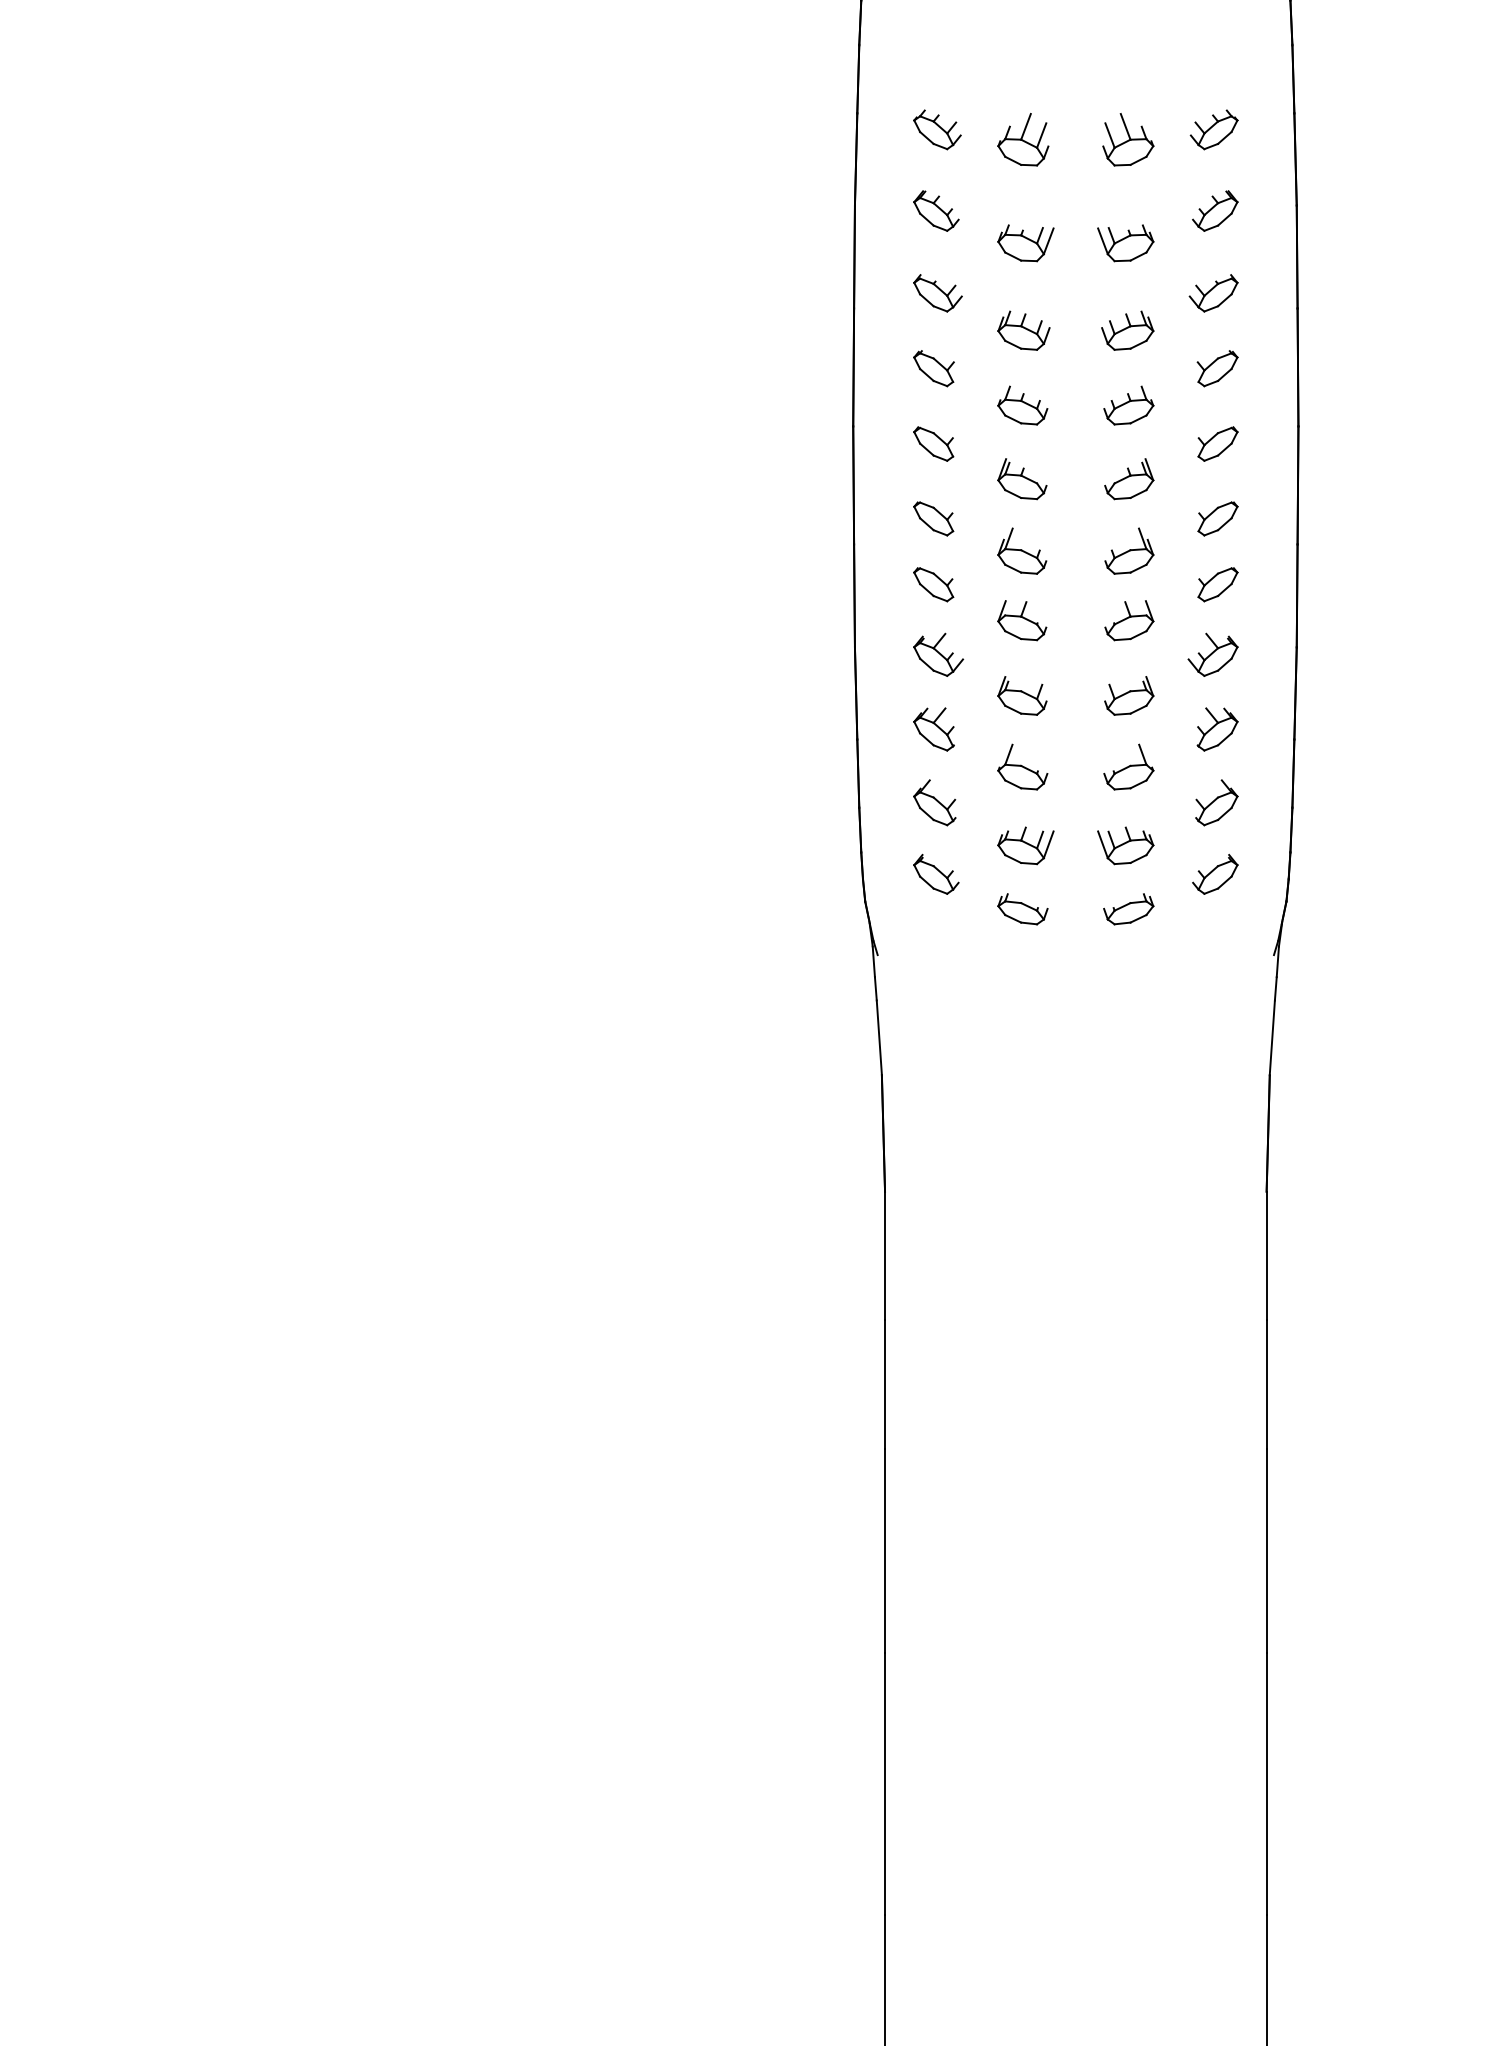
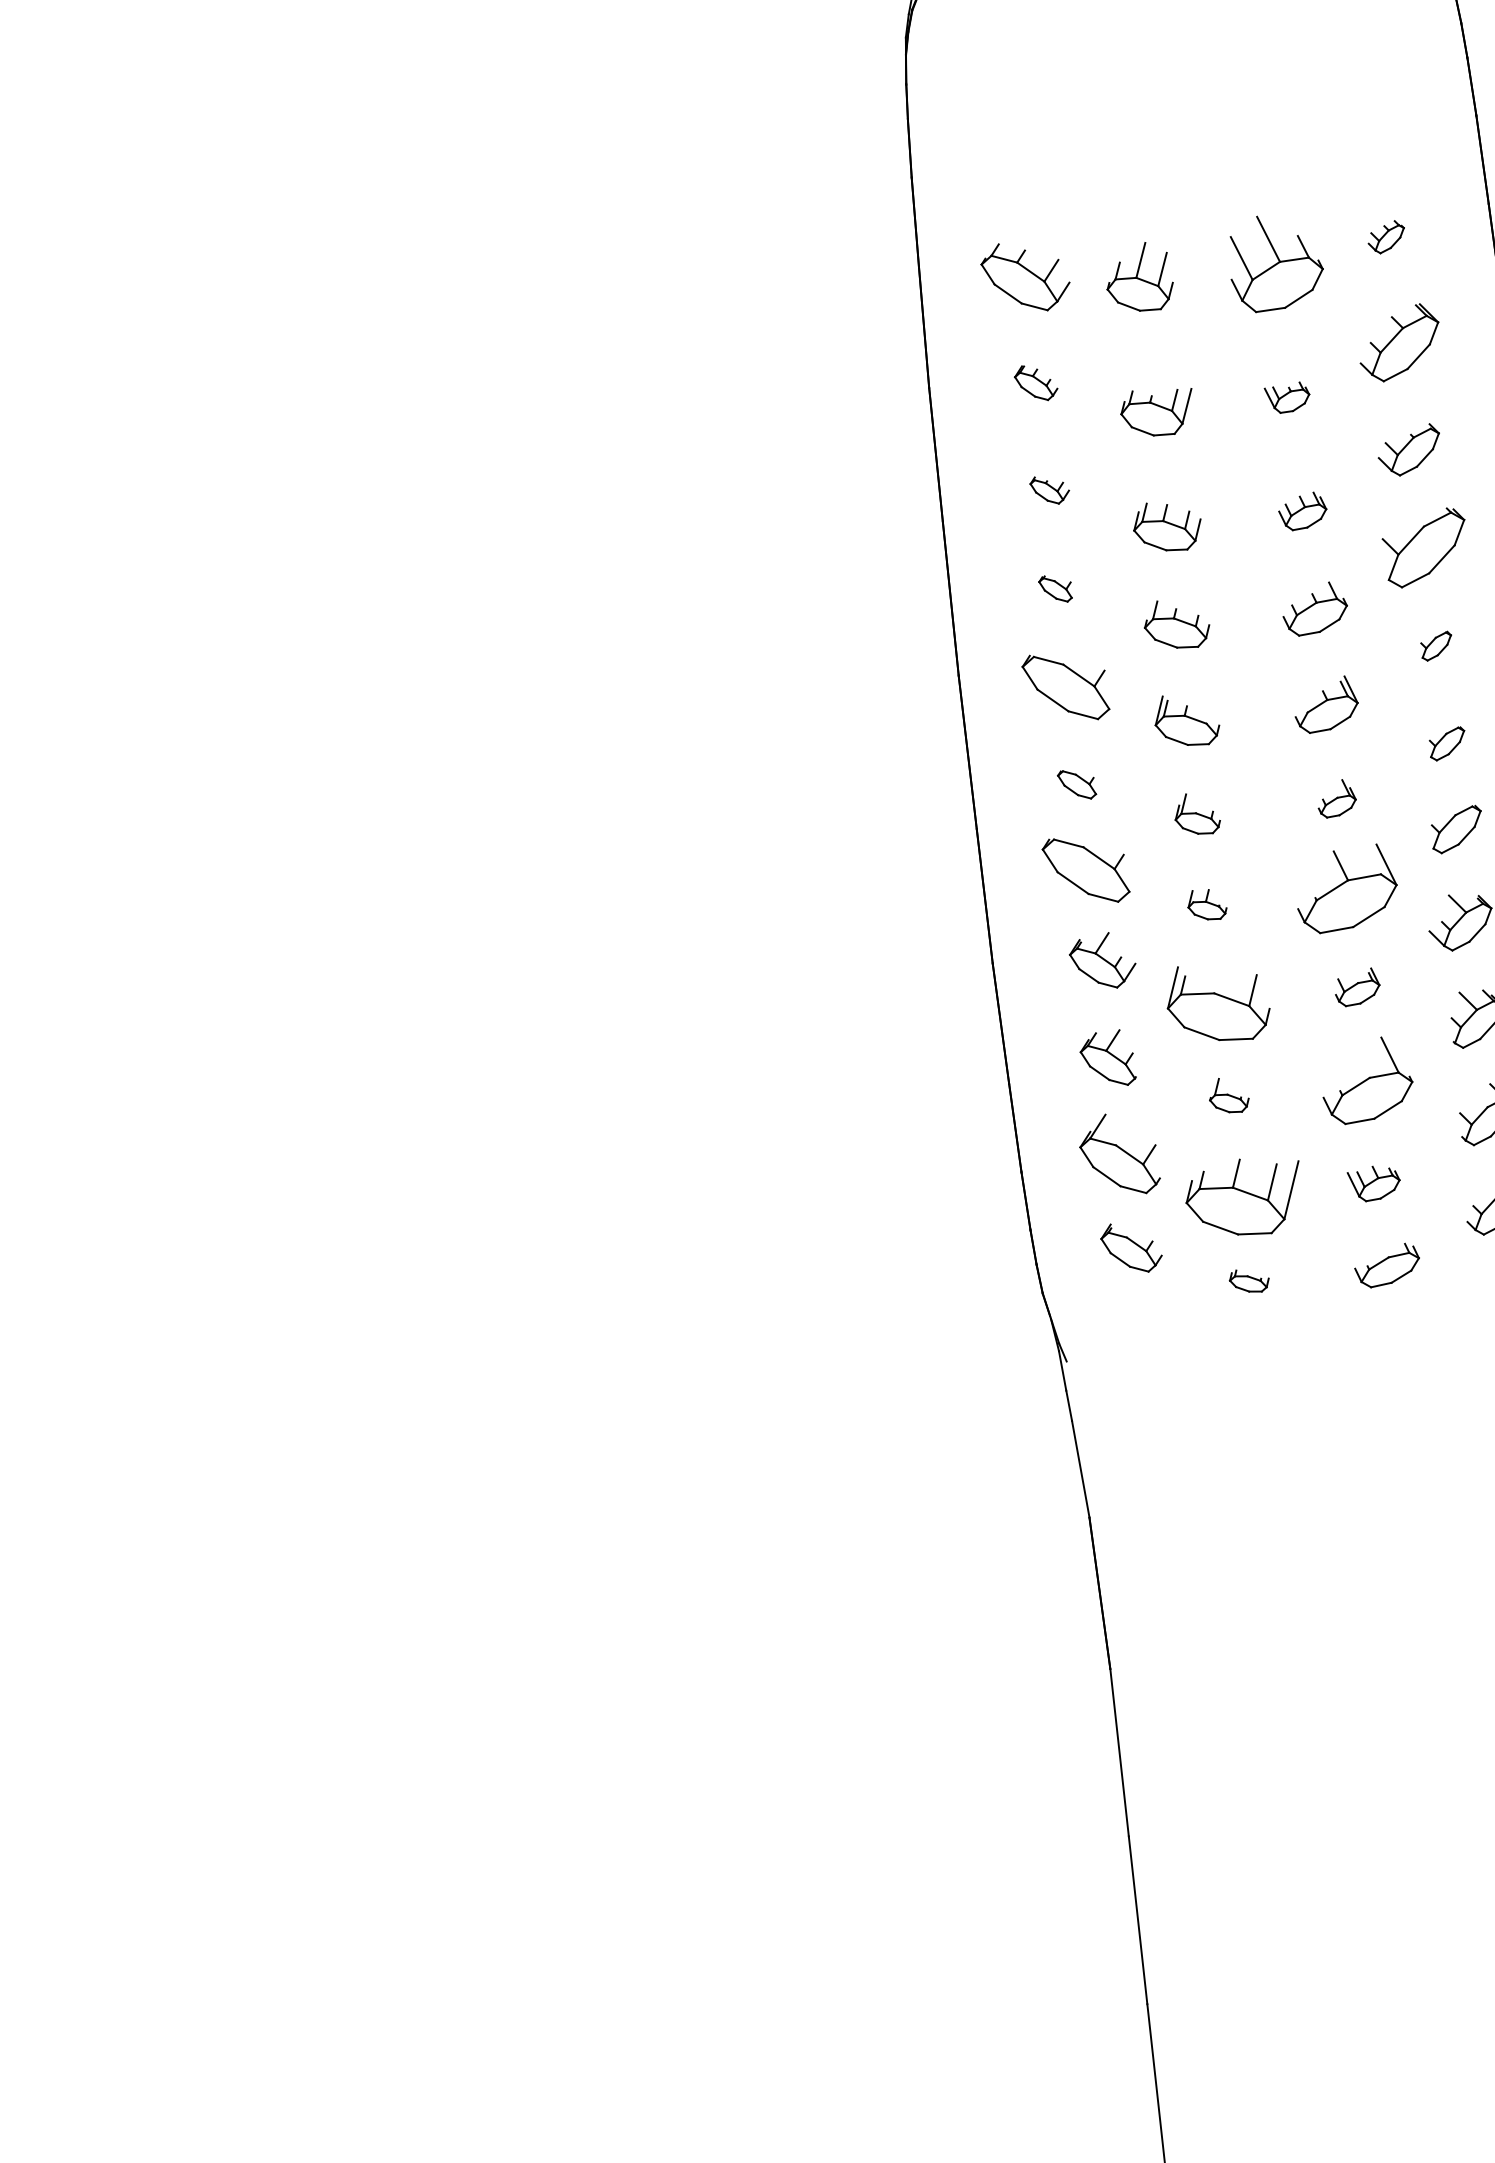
part: (937, 129) -> (1025, 276), size x1.4
part: (1213, 129) -> (1385, 236), size x0.6
part: (1128, 139) -> (1276, 262), size x1.4
part: (936, 210) -> (1036, 382), size x0.7
part: (1215, 210) -> (1399, 342), size x1.4
part: (1125, 243) -> (1287, 398), size x0.6
part: (937, 293) -> (1049, 490), size x0.6
part: (1127, 330) -> (1302, 511), size x0.7
part: (933, 368) -> (1055, 588), size x0.6
part: (1217, 368) -> (1425, 547), size x1.6
part: (933, 443) -> (1065, 686), size x1.6
part: (1217, 443) -> (1436, 645), size x0.6
part: (933, 518) -> (1076, 784), size x0.7
part: (1217, 518) -> (1446, 743), size x0.7
part: (1022, 550) -> (1197, 813), size x0.7
part: (1129, 550) -> (1336, 797), size x0.6
part: (933, 584) -> (1086, 870), size x1.6
part: (1022, 620) -> (1207, 904), size x0.6
part: (1129, 620) -> (1346, 889), size x1.6
part: (1022, 695) -> (1218, 1002), size x1.6
part: (1129, 695) -> (1357, 986), size x0.7
part: (1022, 766) -> (1228, 1094), size x0.6
part: (1128, 766) -> (1366, 1079), size x1.4
part: (934, 802) -> (1118, 1154), size x1.4
part: (1025, 845) -> (1243, 1197), size x1.6
part: (1125, 845) -> (1373, 1182), size x0.7
part: (1022, 909) -> (1248, 1281), size x0.6

